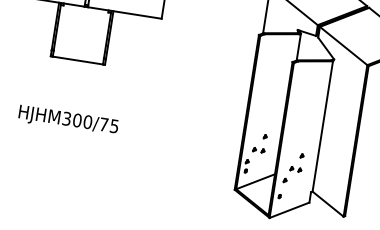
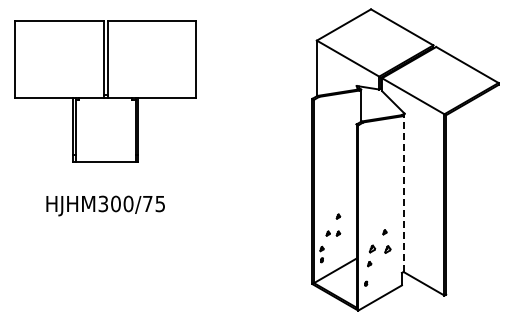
text: (68, 120) -> (105, 205), moved
line: (322, 126) -> (403, 194), solid -> dashed
part: (295, 168) -> (379, 248), size x1.6

